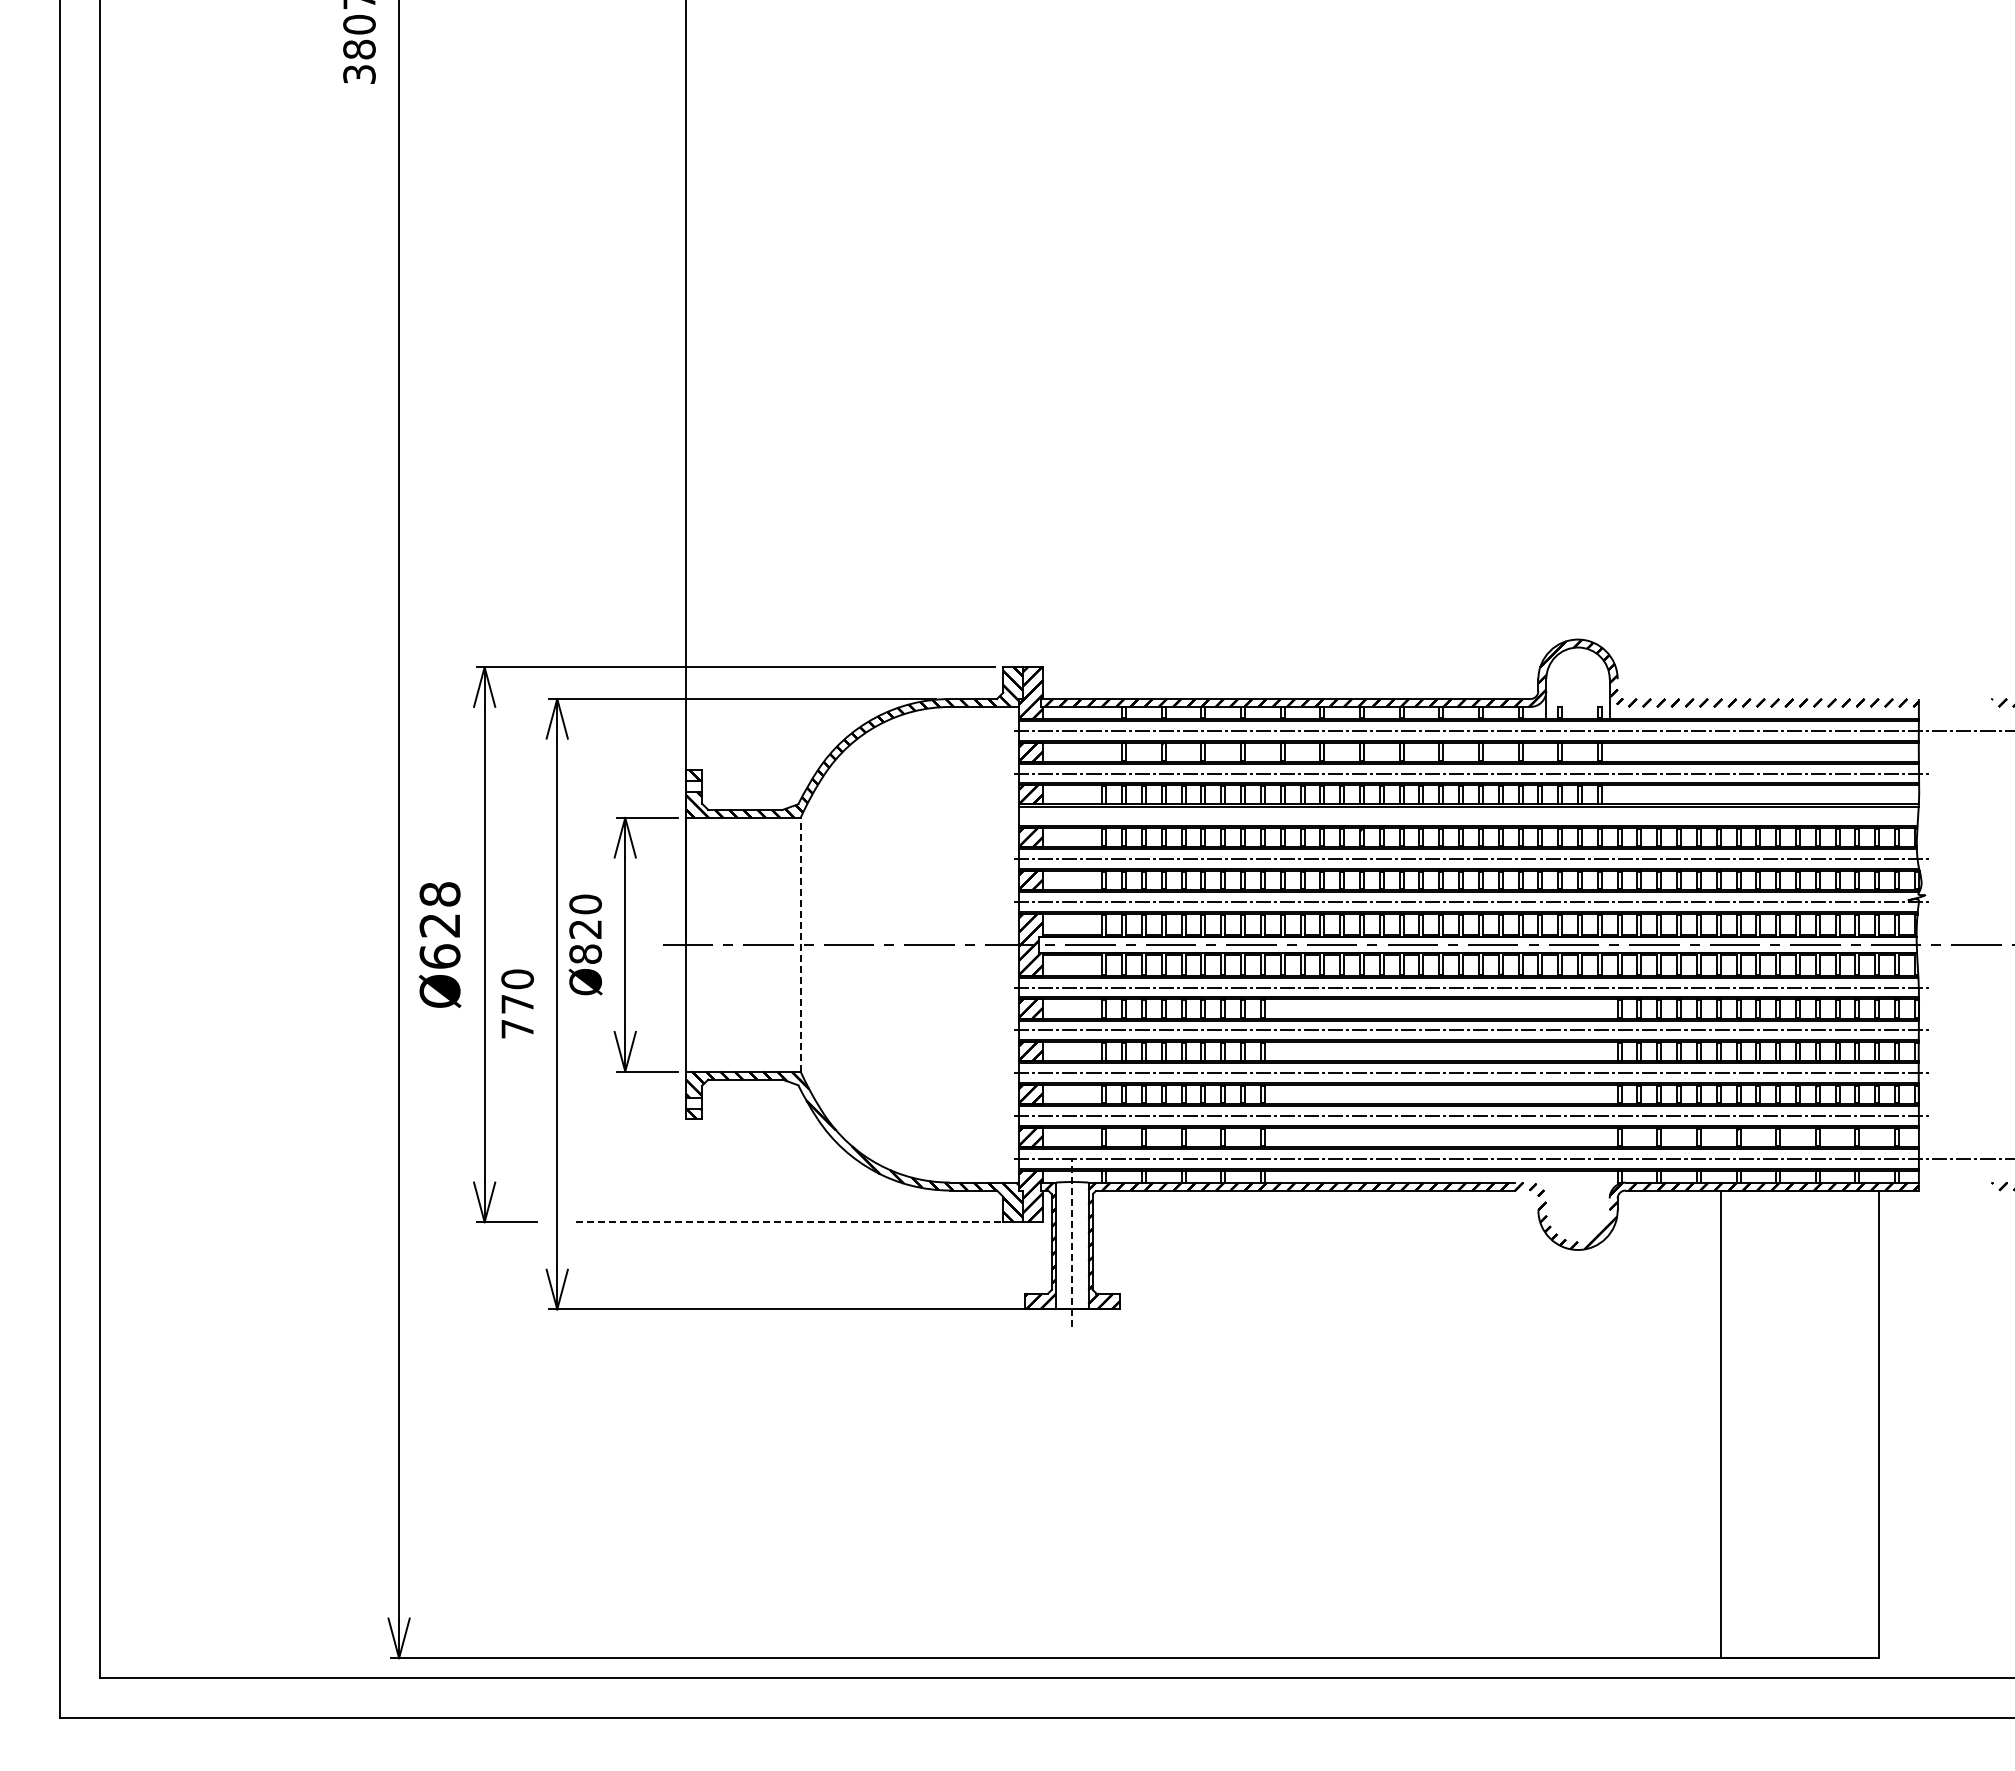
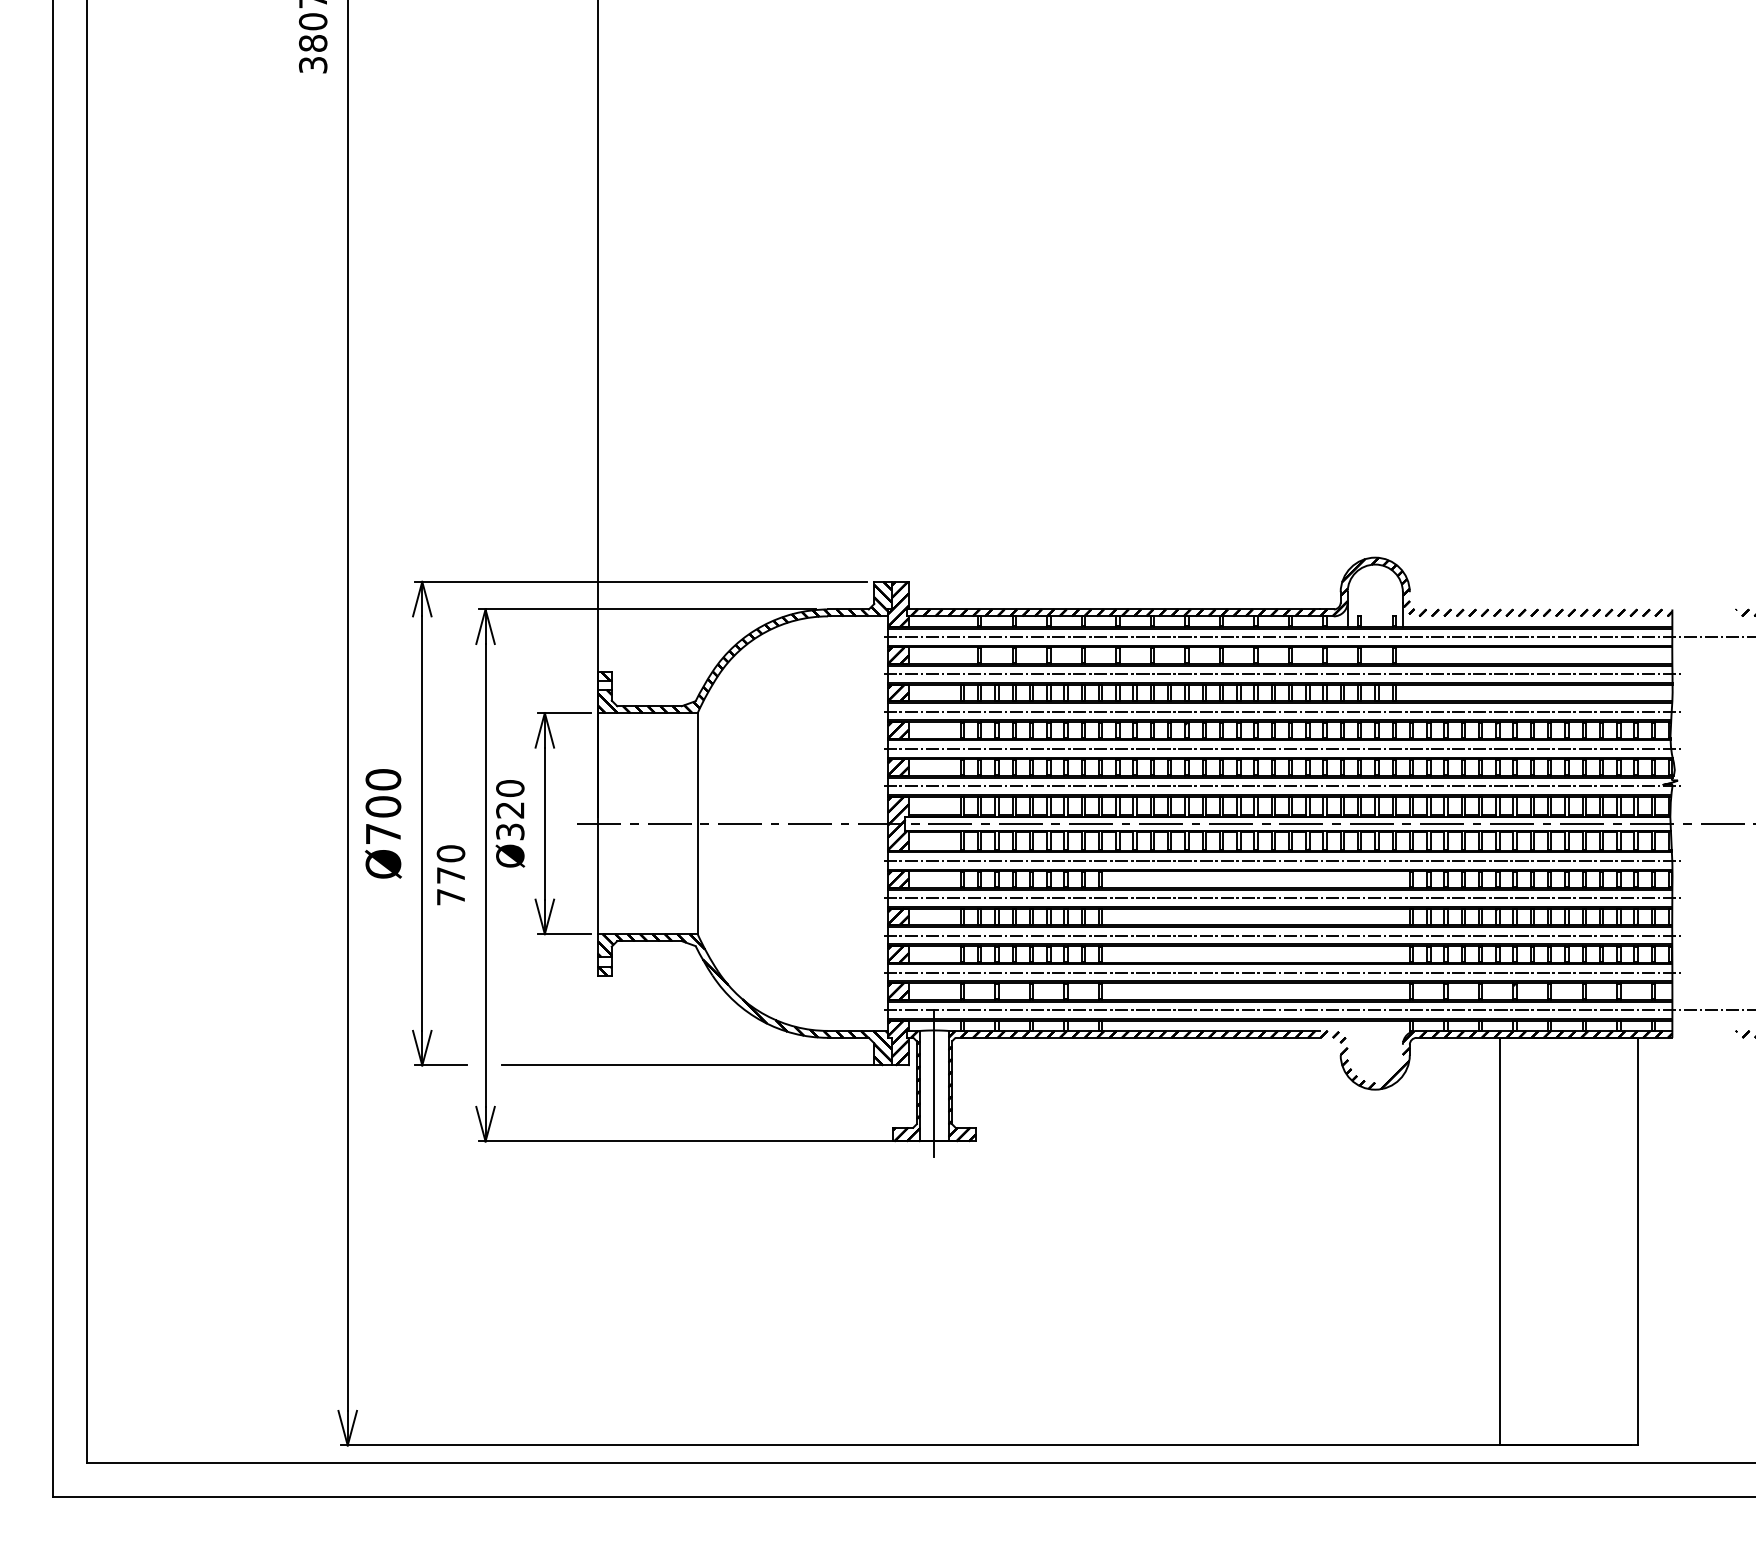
line: (1470, 816) -> (1281, 711), added
text: (439, 925) -> (382, 806), Ø628 -> Ø700
line: (800, 944) -> (697, 823), dashed -> solid
text: (585, 953) -> (510, 831), Ø820 -> Ø320
line: (789, 1222) -> (687, 1065), dashed -> solid
line: (1072, 1242) -> (934, 1083), dashed -> solid

